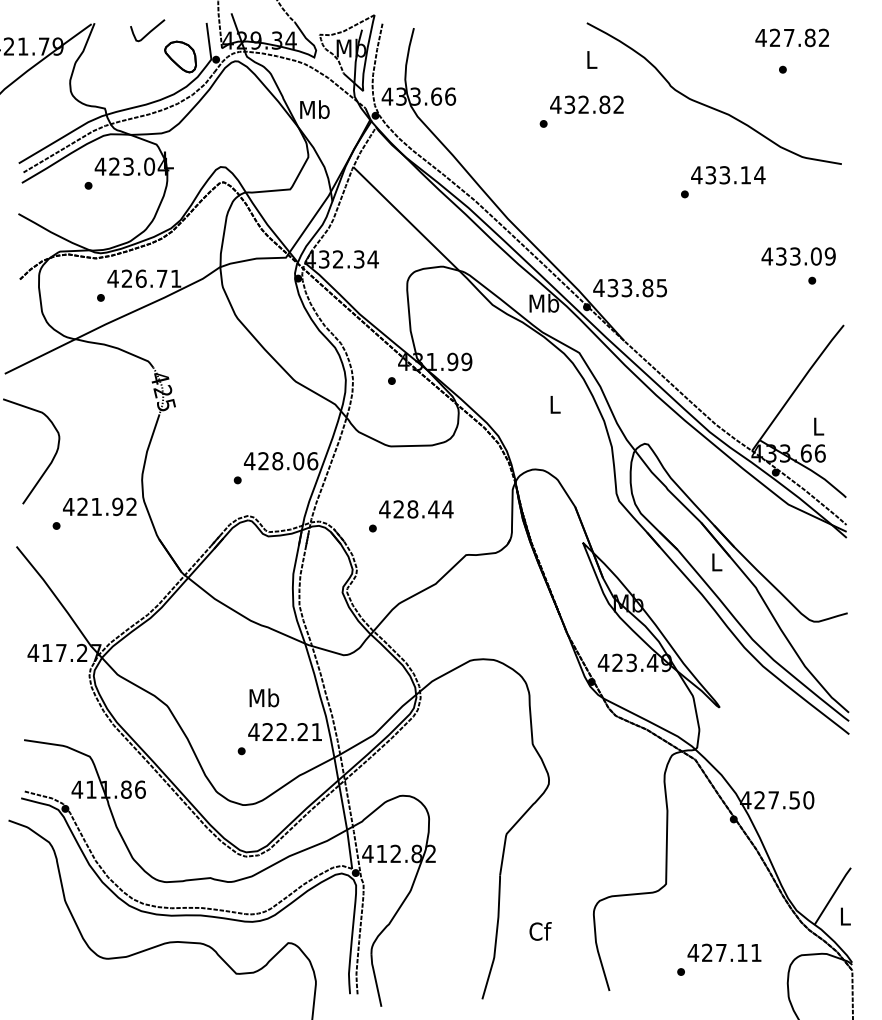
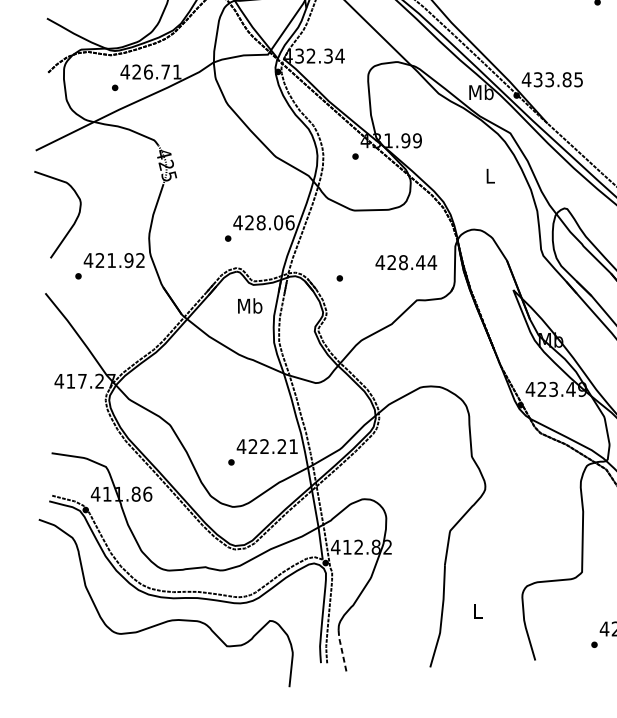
text: (416, 509) -> (406, 262), moved
text: (264, 697) -> (250, 305), moved
text: (540, 931) -> (478, 611), Cf -> L
line: (375, 979) -> (341, 651), solid -> dashed

